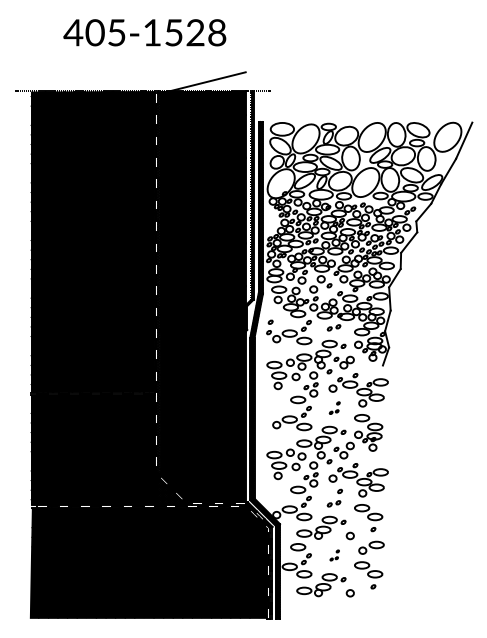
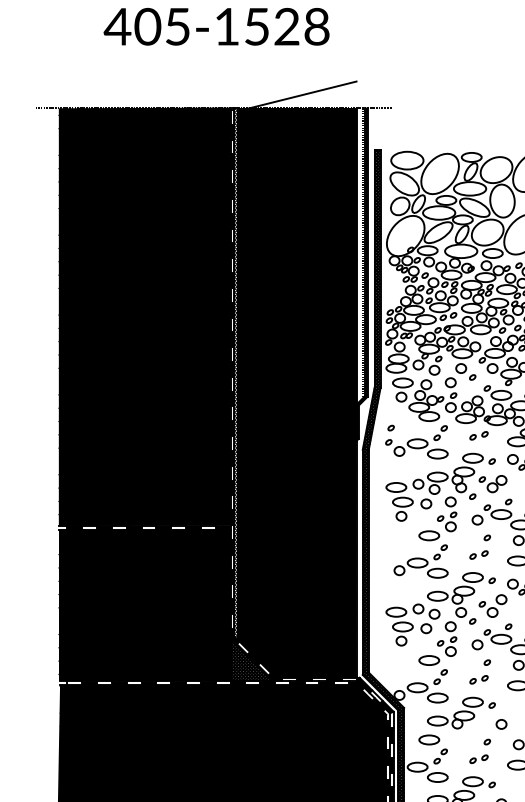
part: (334, 407) -> (479, 546), size x1.43
part: (334, 555) -> (479, 751), size x1.67

